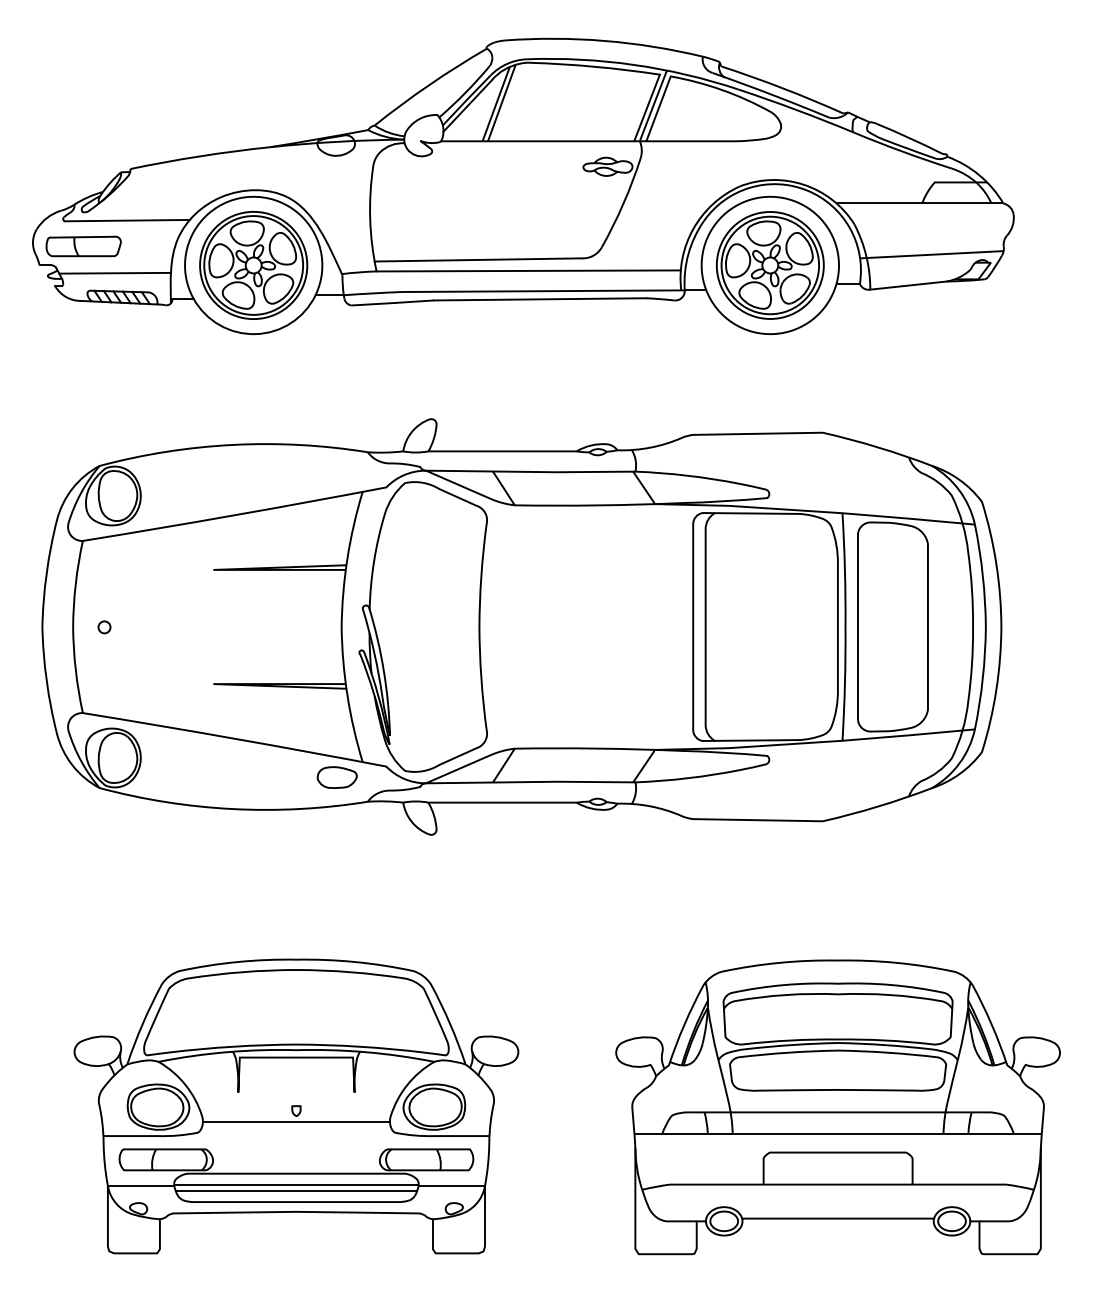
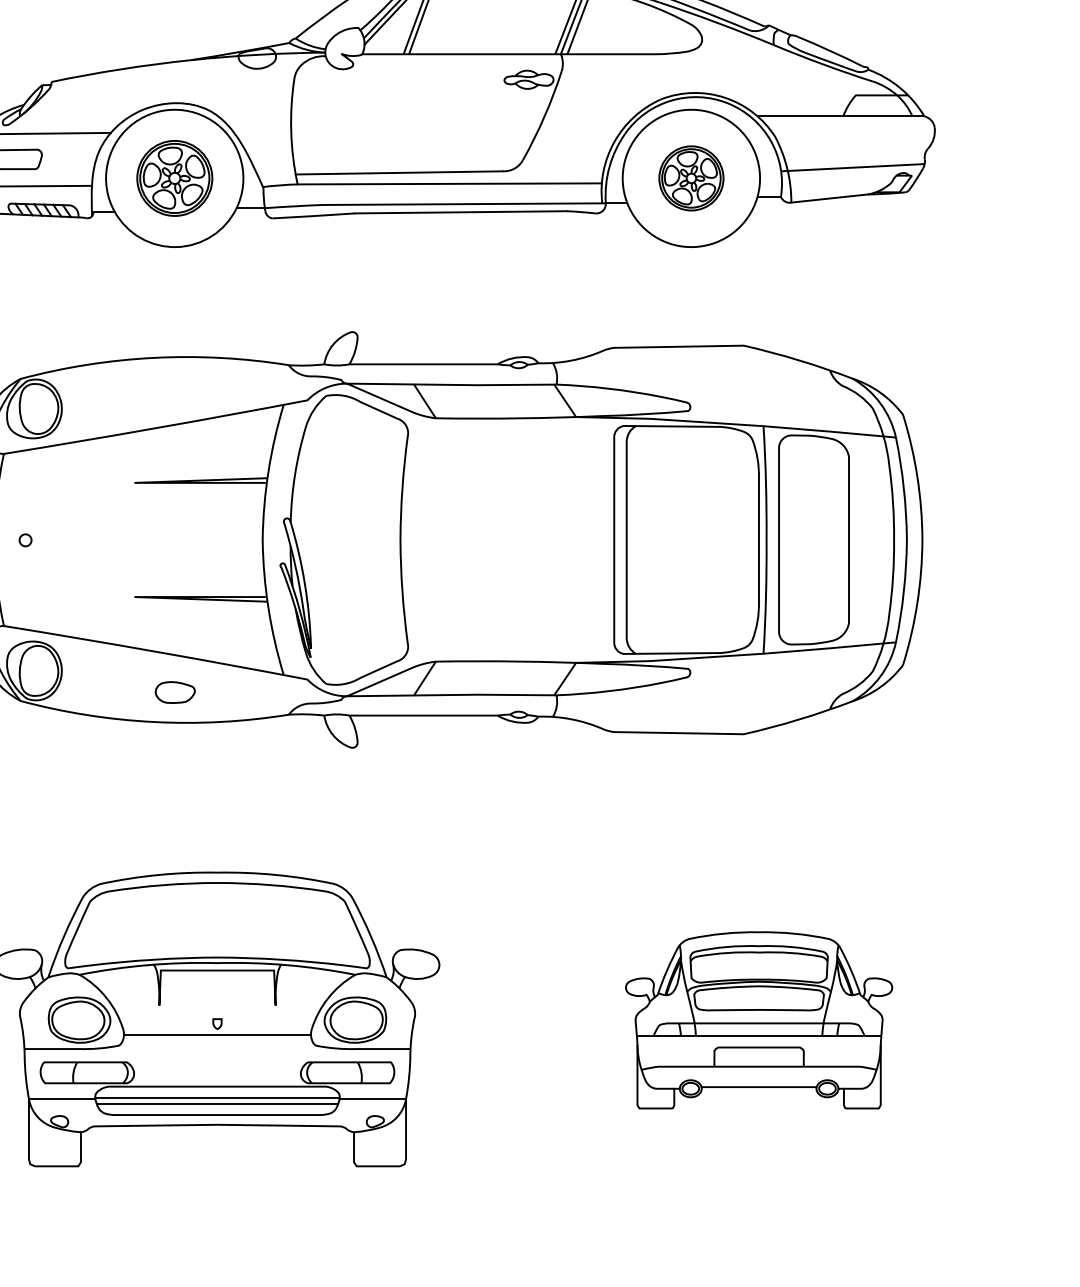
part: (253, 265) -> (174, 178), size x0.7
part: (770, 265) -> (691, 178), size x0.6
part: (336, 777) -> (174, 692), moved
part: (837, 1107) -> (758, 1020), size x0.6

